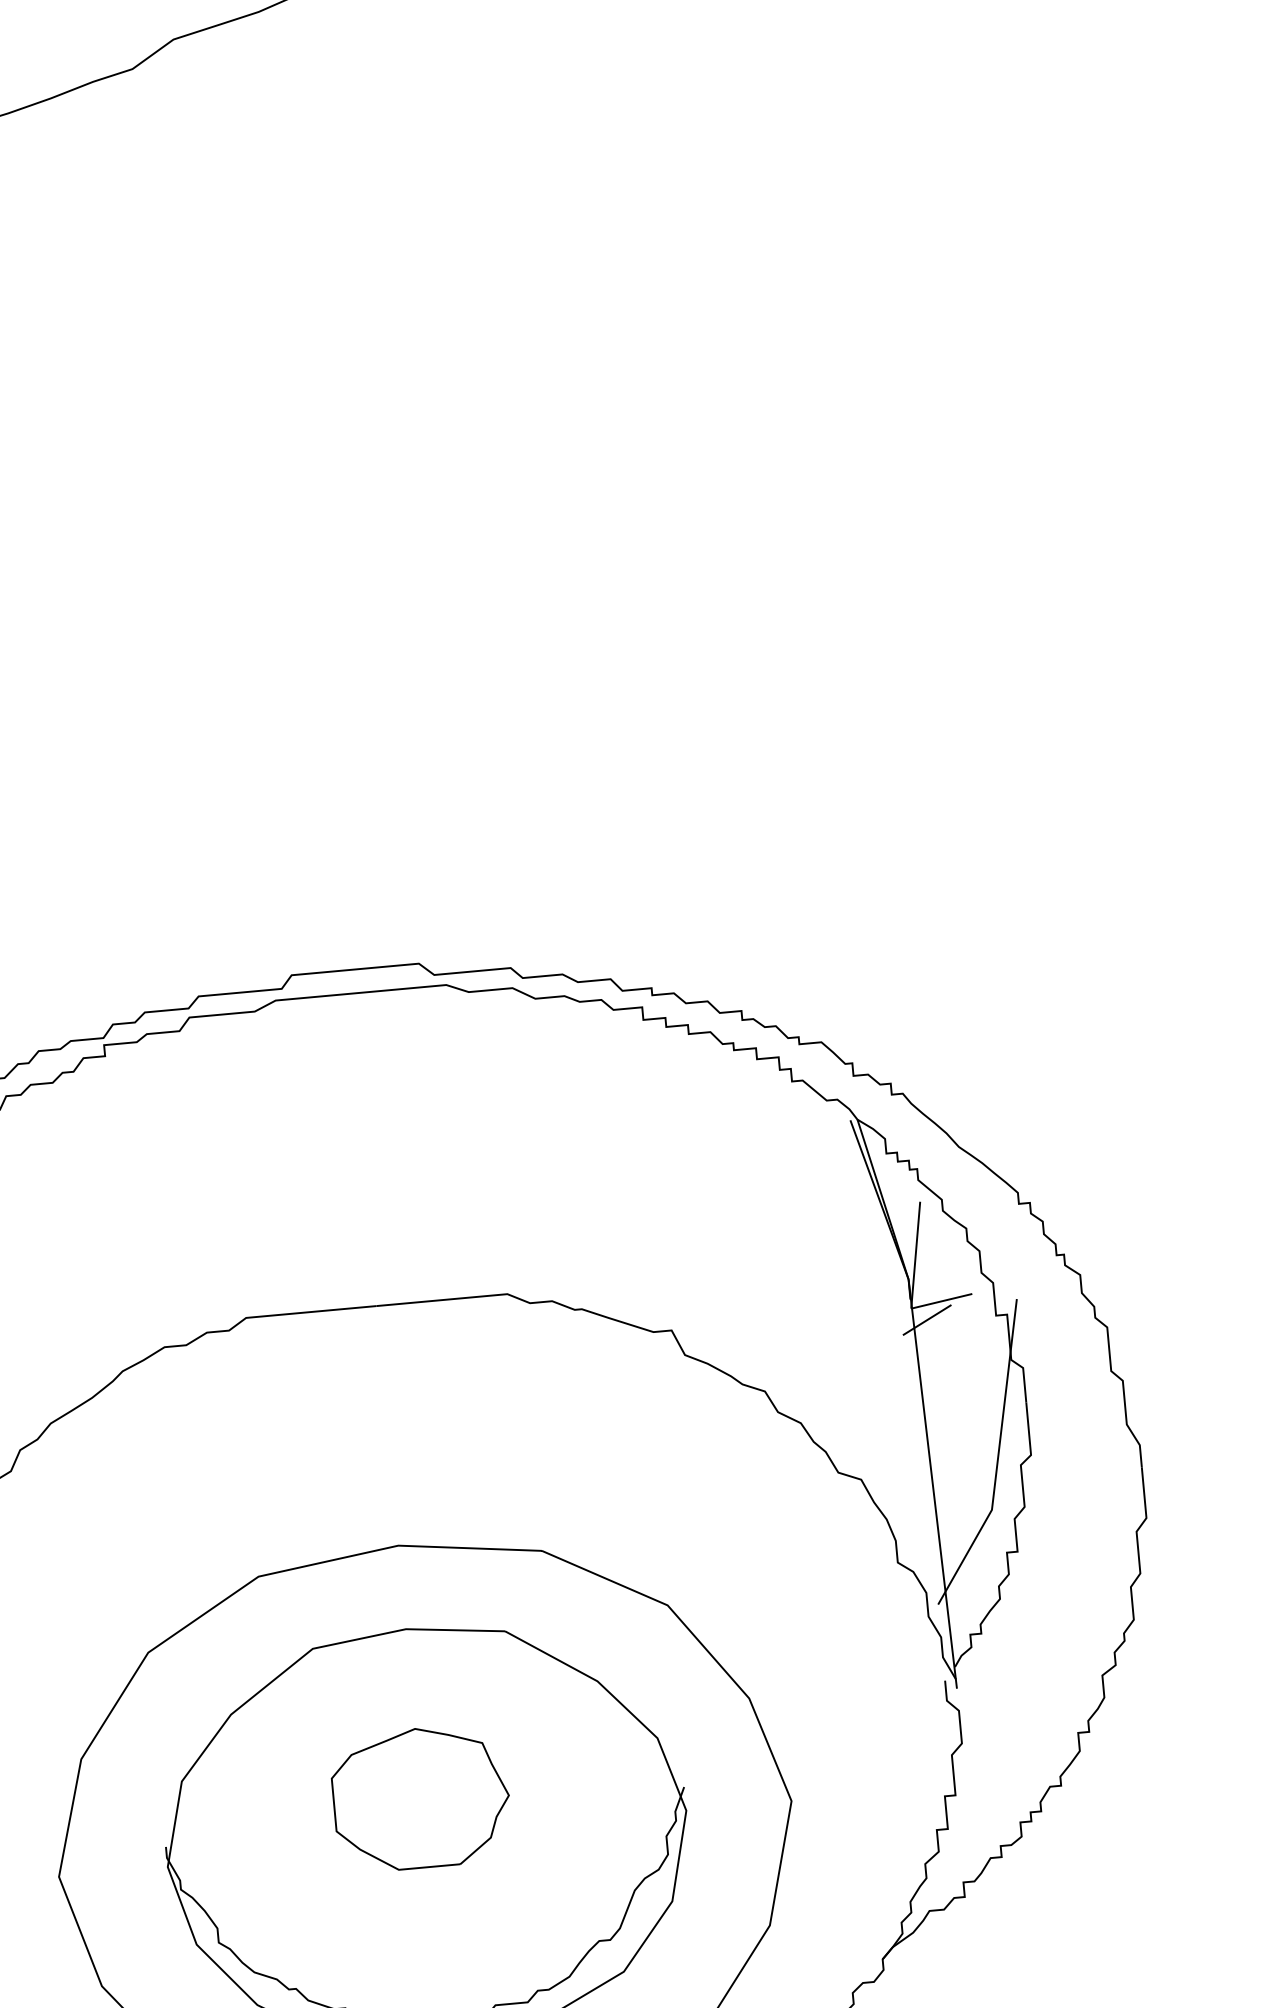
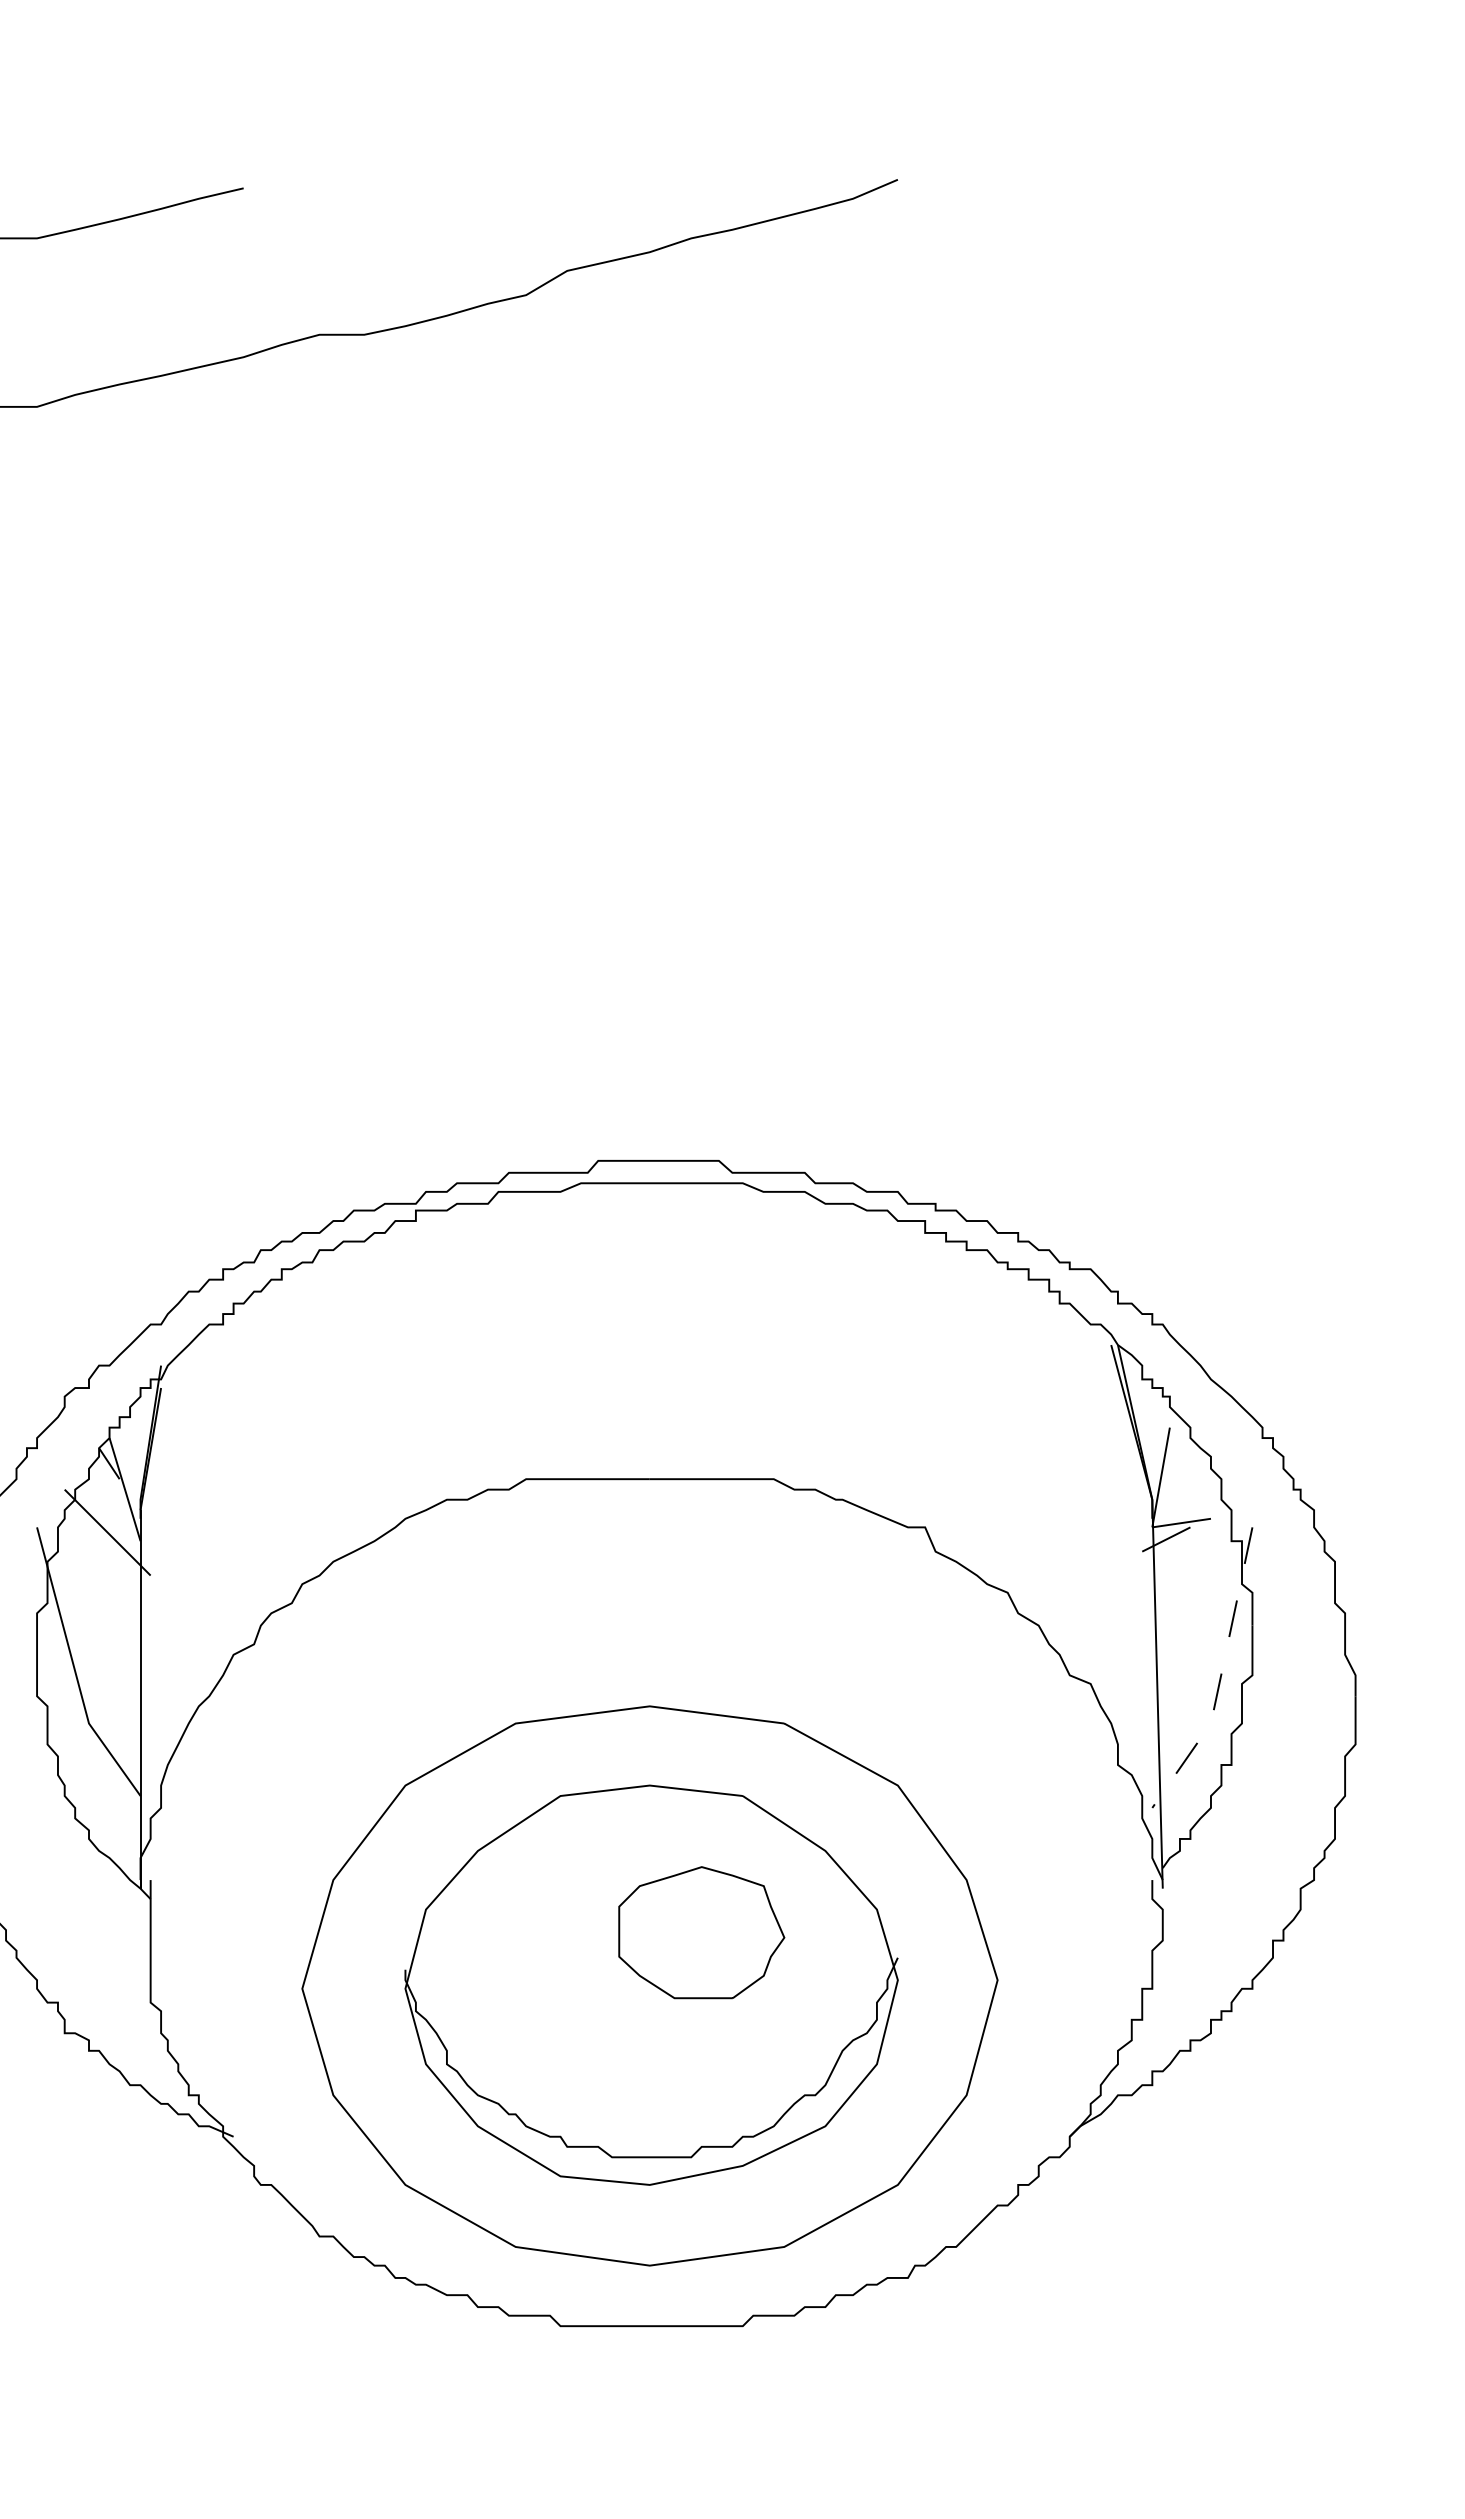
line: (997, 1459) -> (1220, 1676), solid -> dashed
part: (421, 1797) -> (701, 1932), moved

